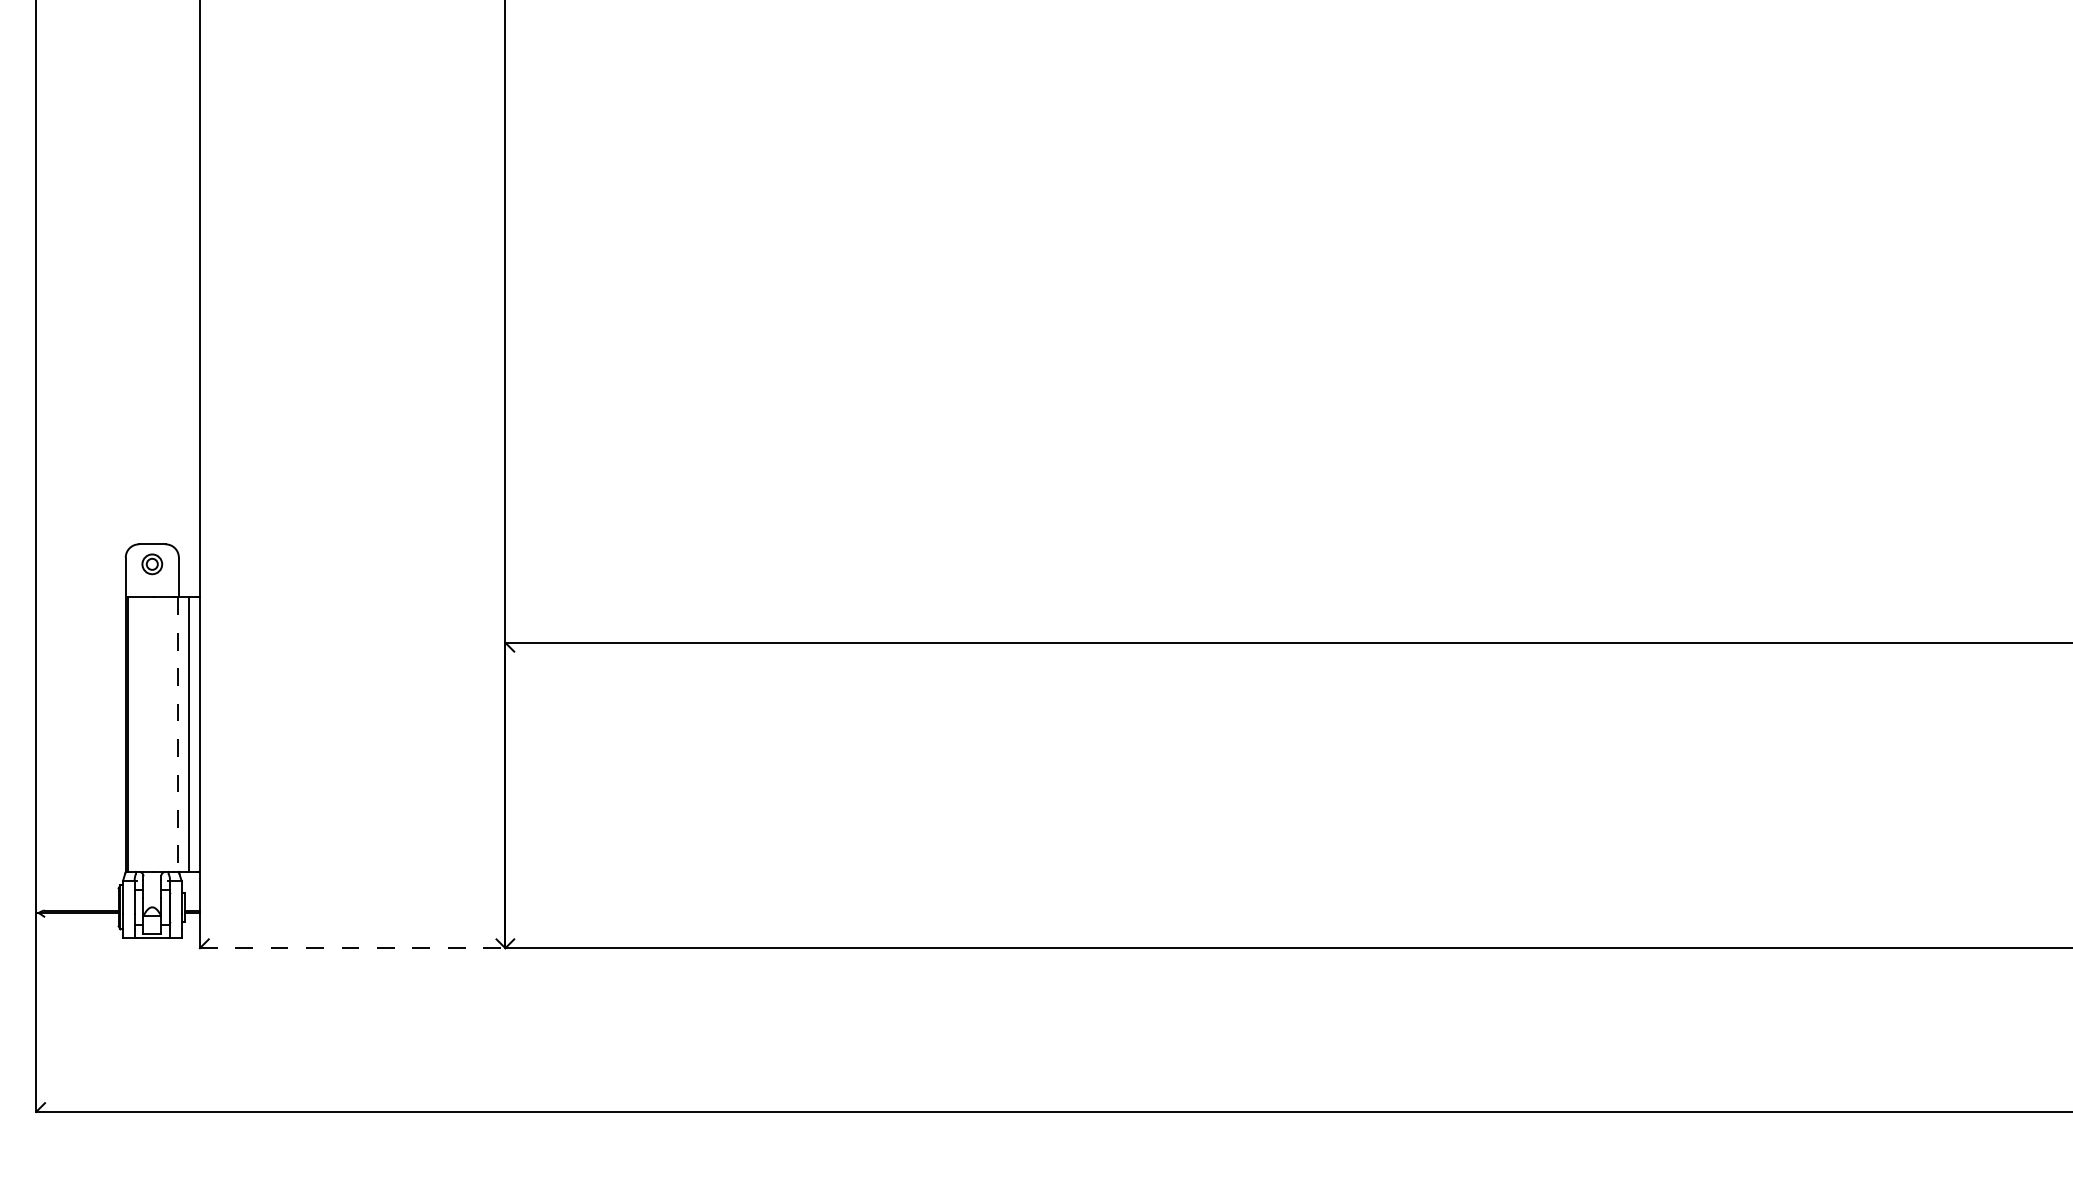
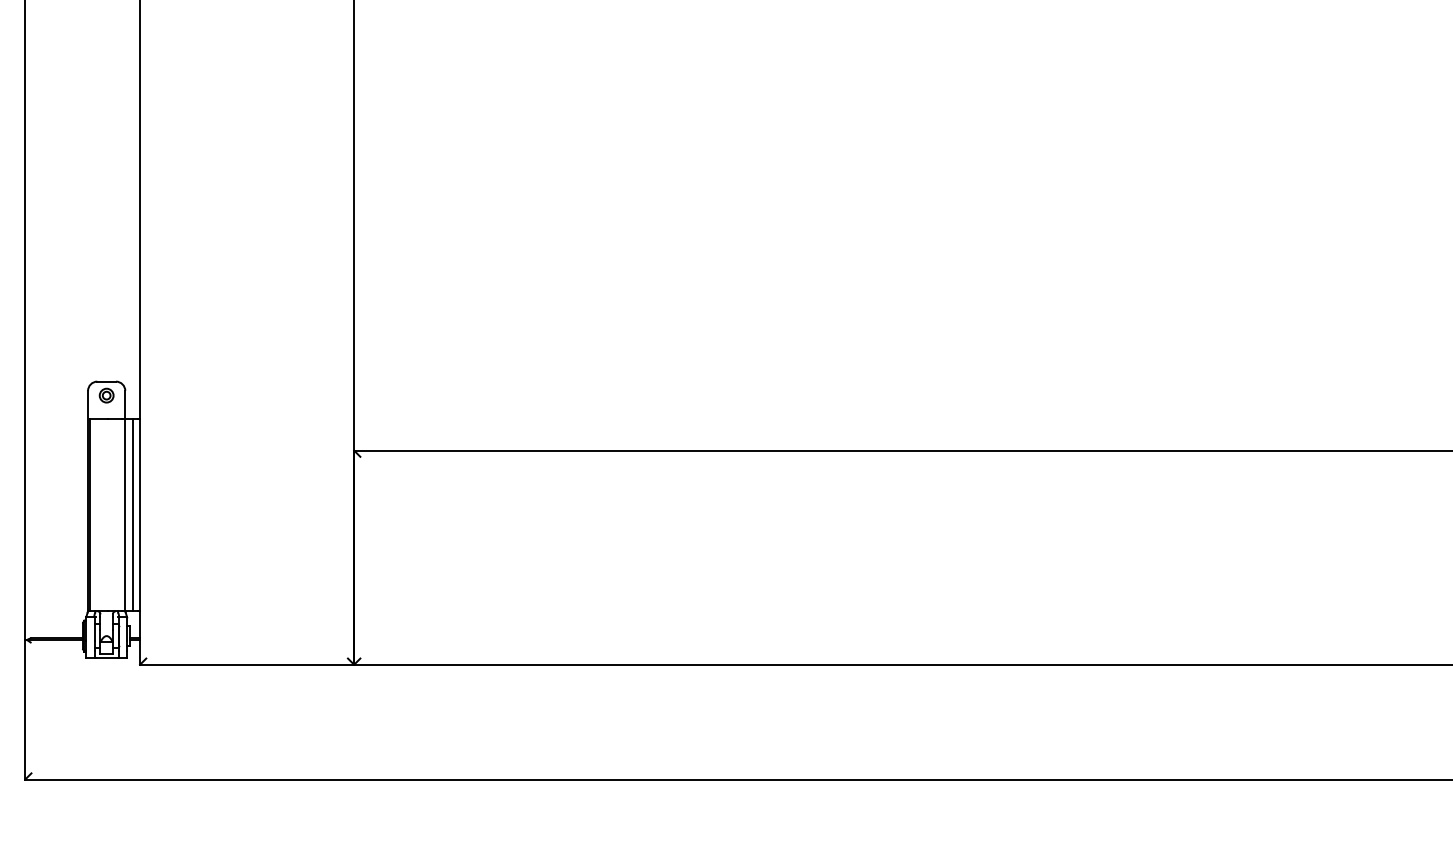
line: (177, 735) -> (124, 515), dashed -> solid
line: (352, 948) -> (247, 664), dashed -> solid

